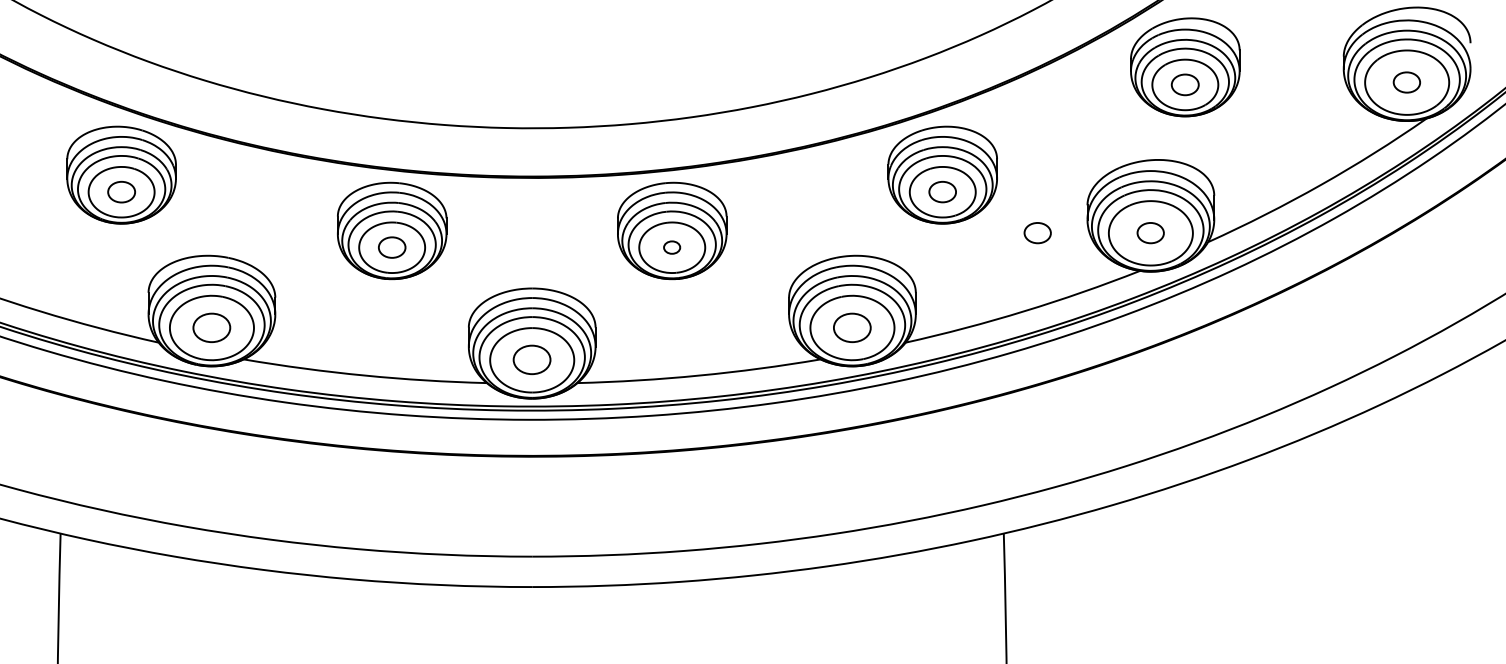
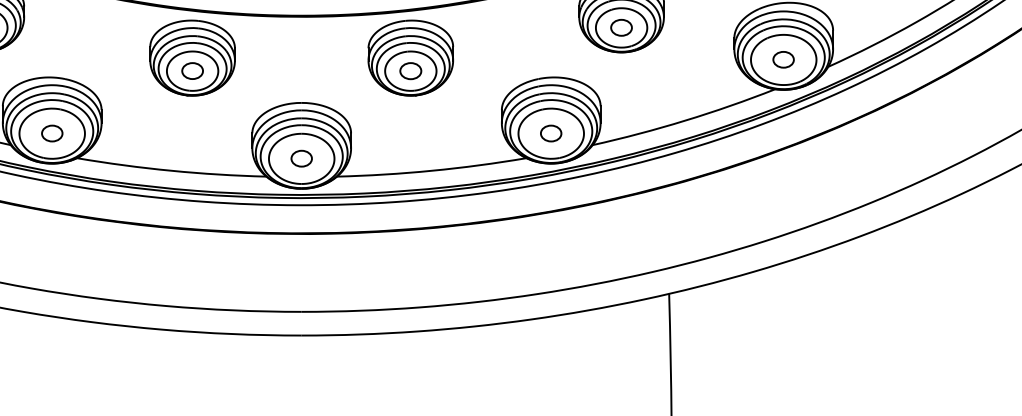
part: (1037, 233) -> (695, 60), removed
part: (671, 247) -> (410, 70), size x1.67
part: (212, 327) -> (52, 133), size x0.71
part: (852, 327) -> (551, 133), size x0.71
part: (532, 360) -> (301, 159), size x0.71

